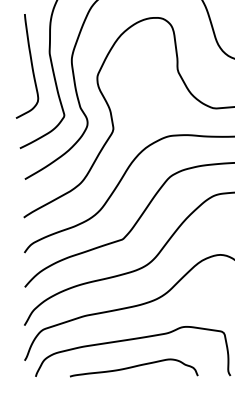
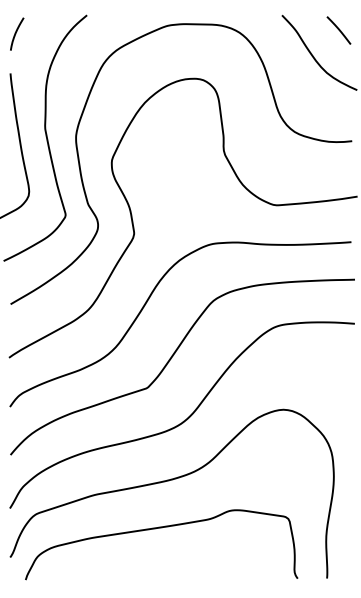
curve: (133, 367) -> (162, 566), removed

